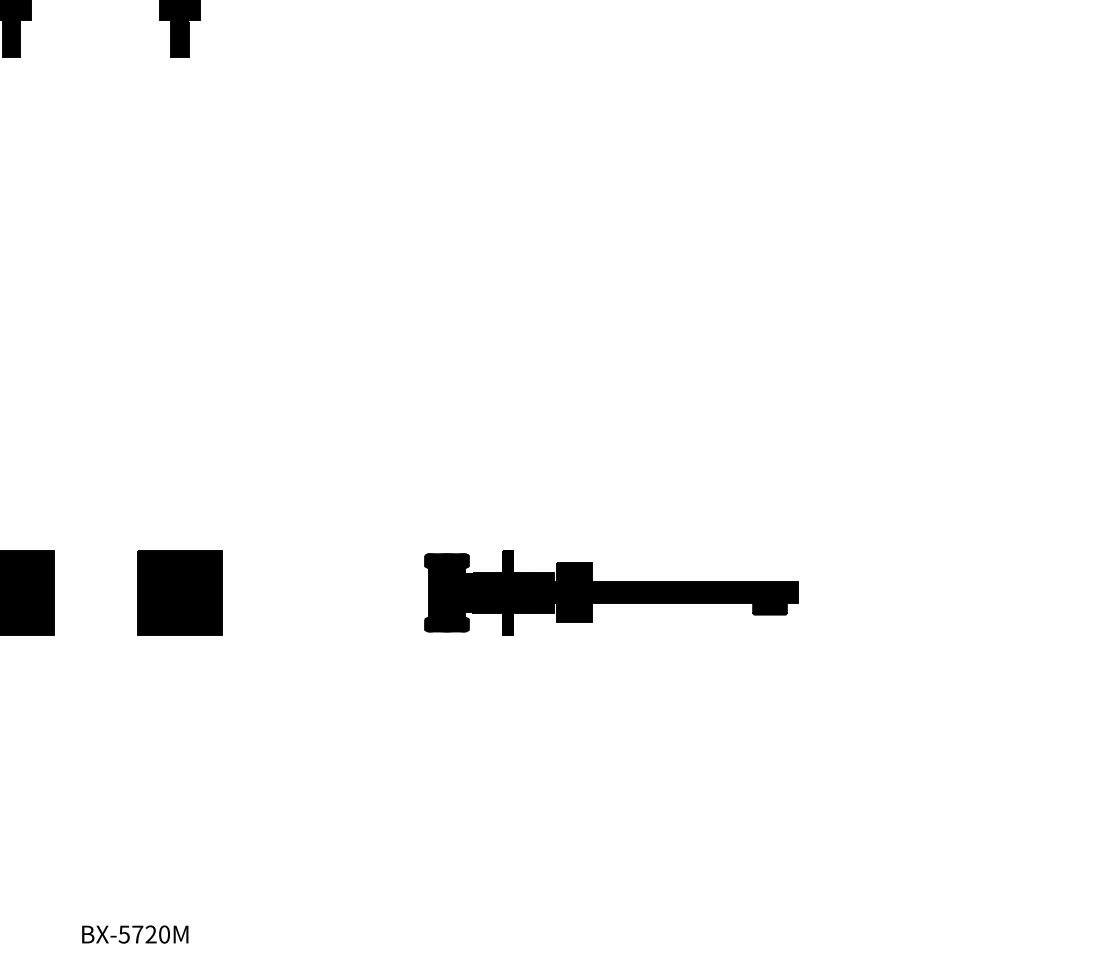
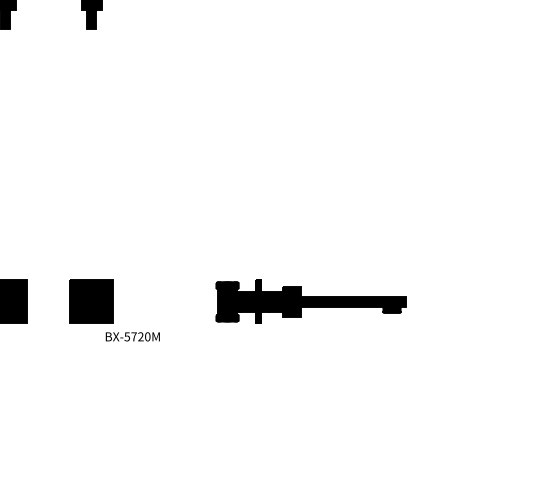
text: (134, 933) -> (132, 336), moved

